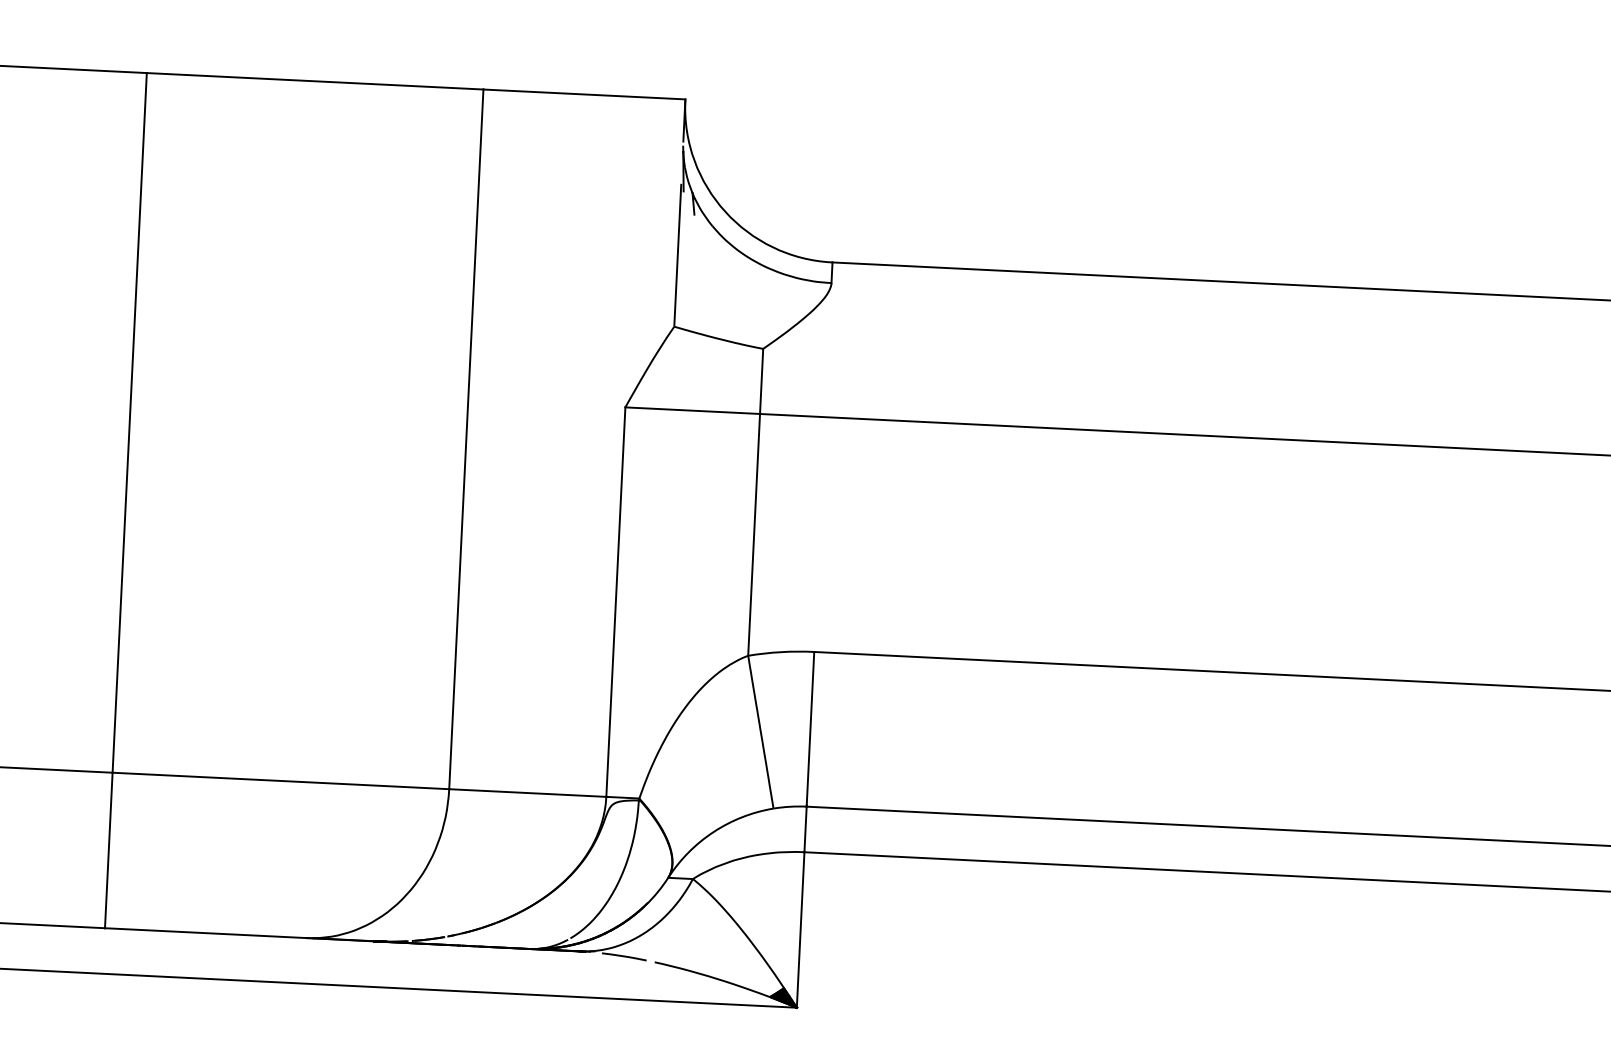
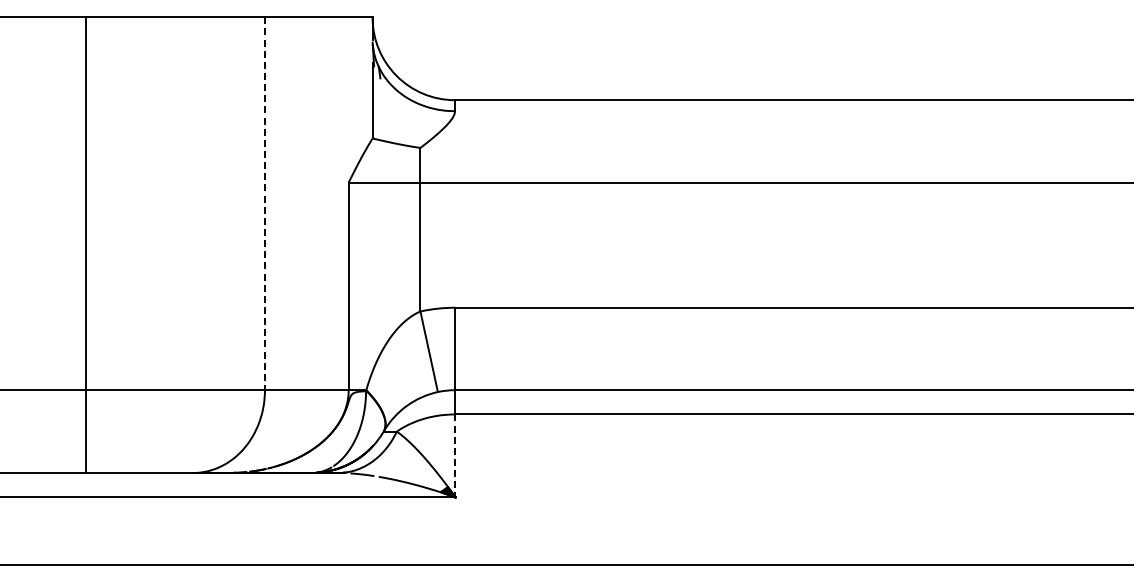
line: (465, 440) -> (264, 204), solid -> dashed
line: (800, 931) -> (455, 456), solid -> dashed

